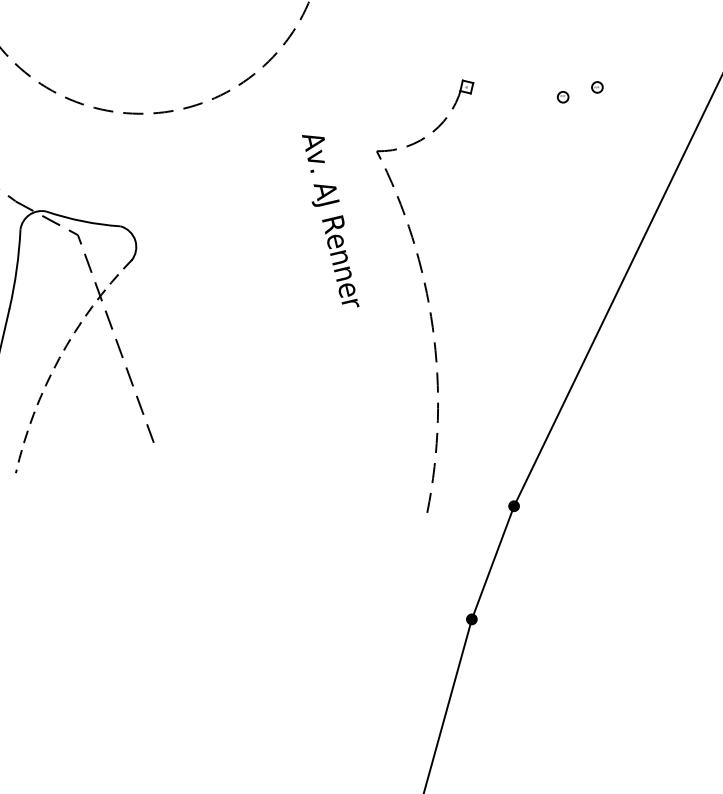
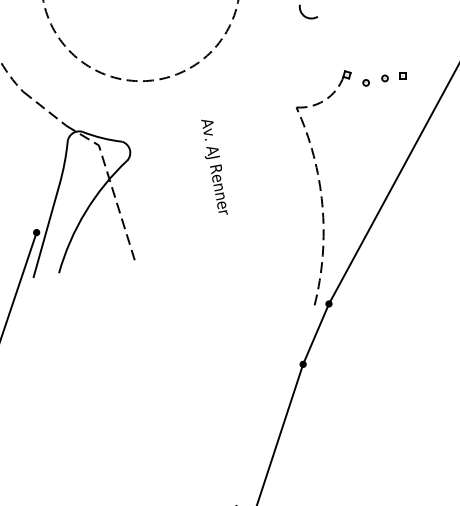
part: (629, 80) -> (402, 75), added
text: (330, 219) -> (214, 166), moved
part: (433, 295) -> (323, 187), moved
arc: (59, 357) -> (85, 211), dashed -> solid

